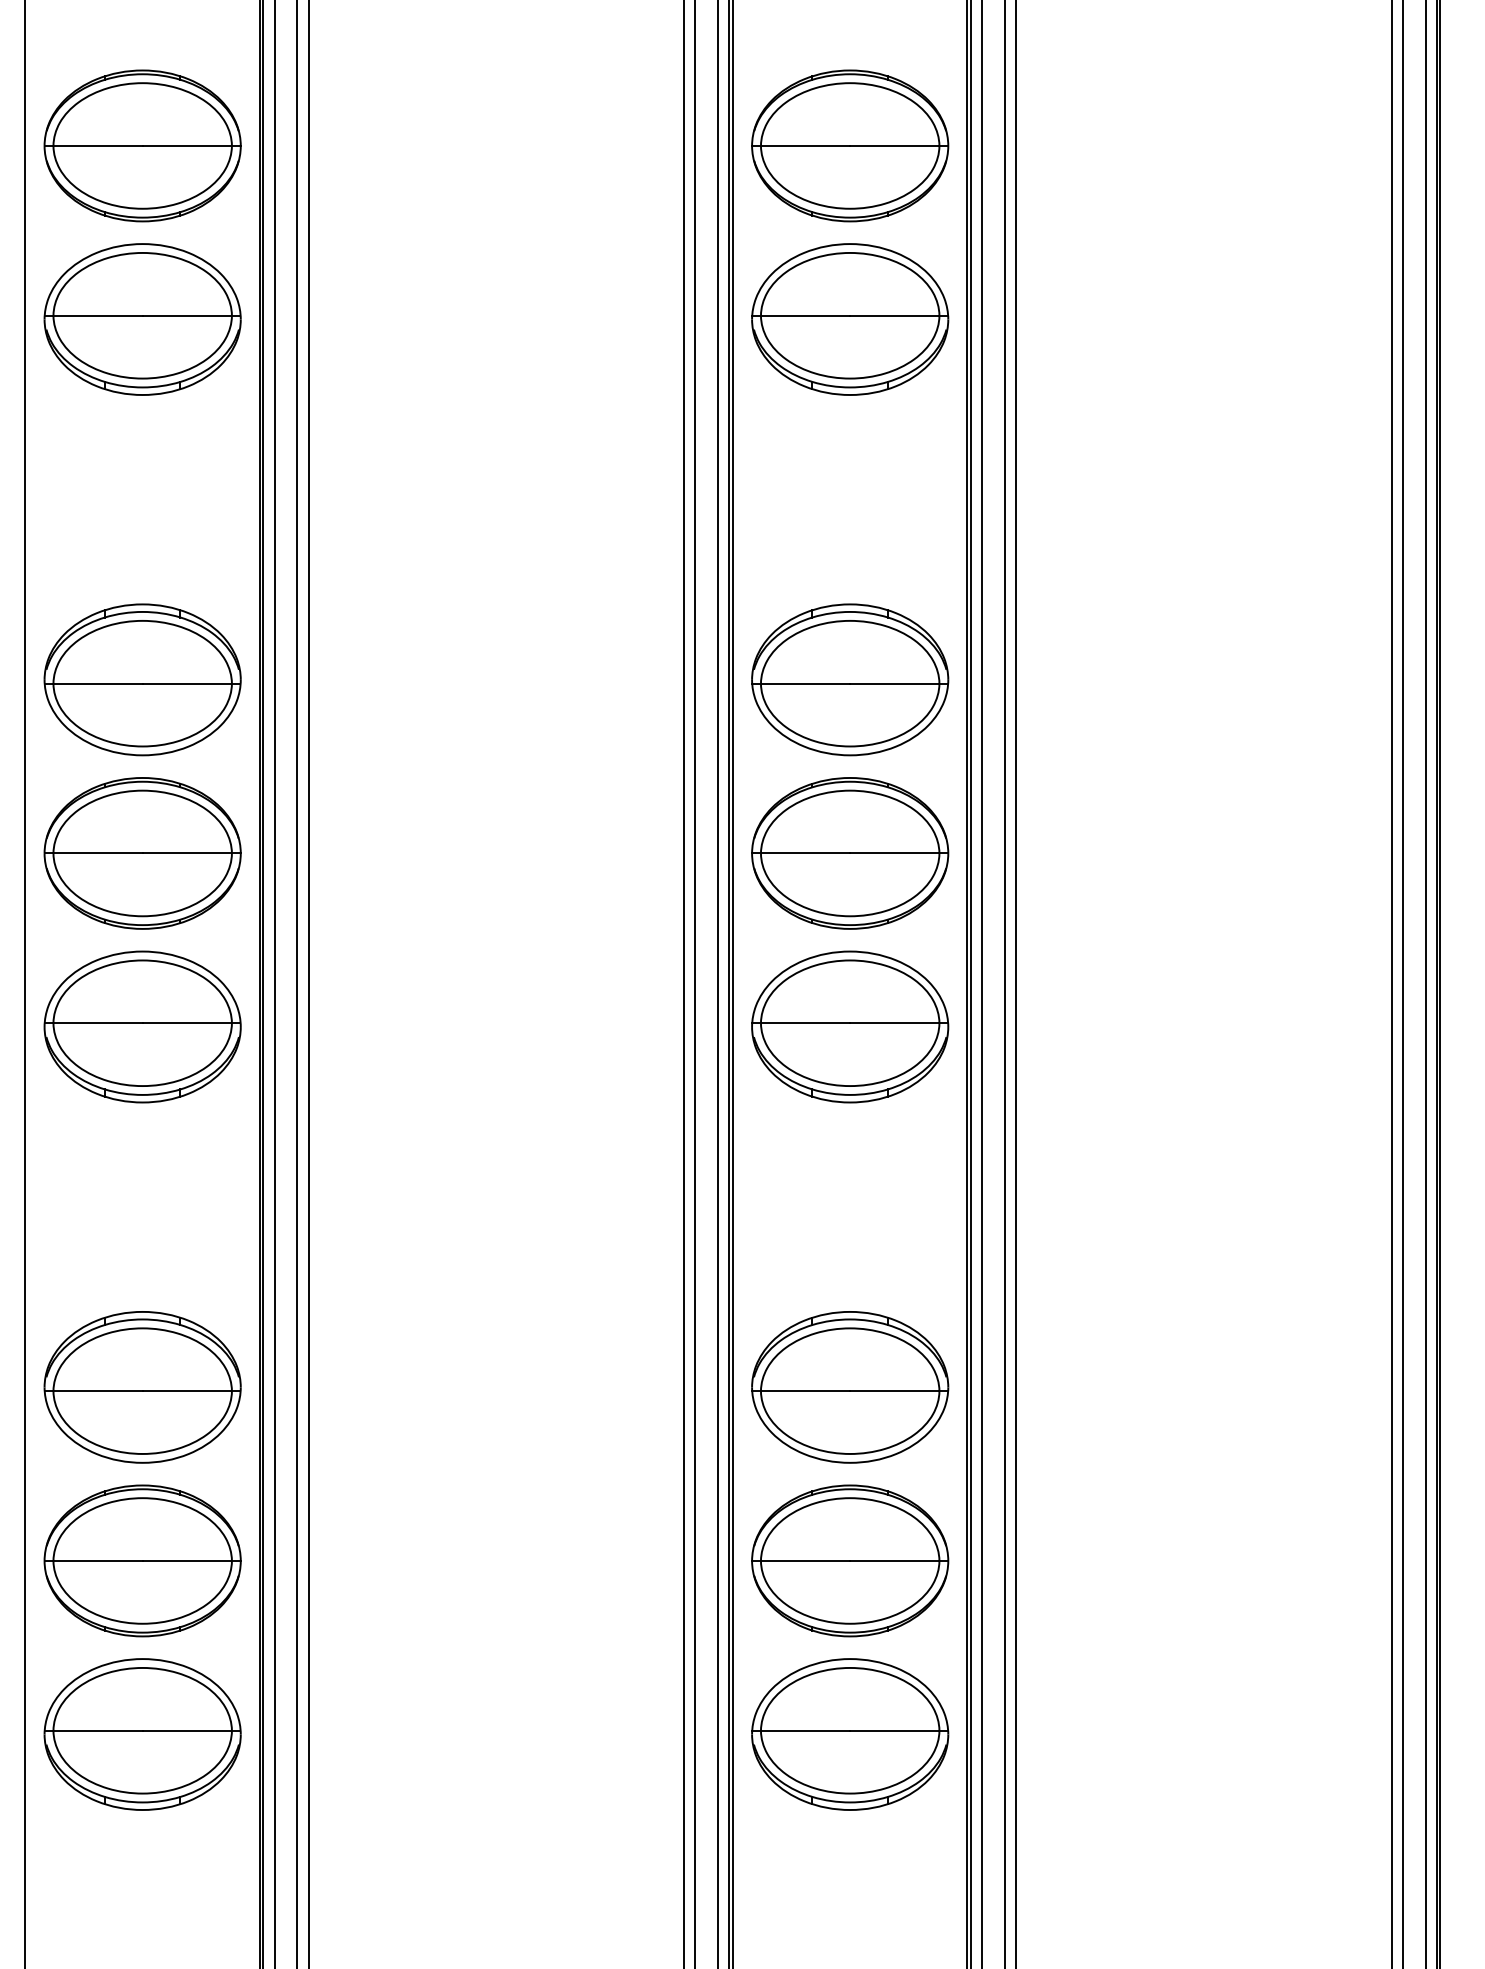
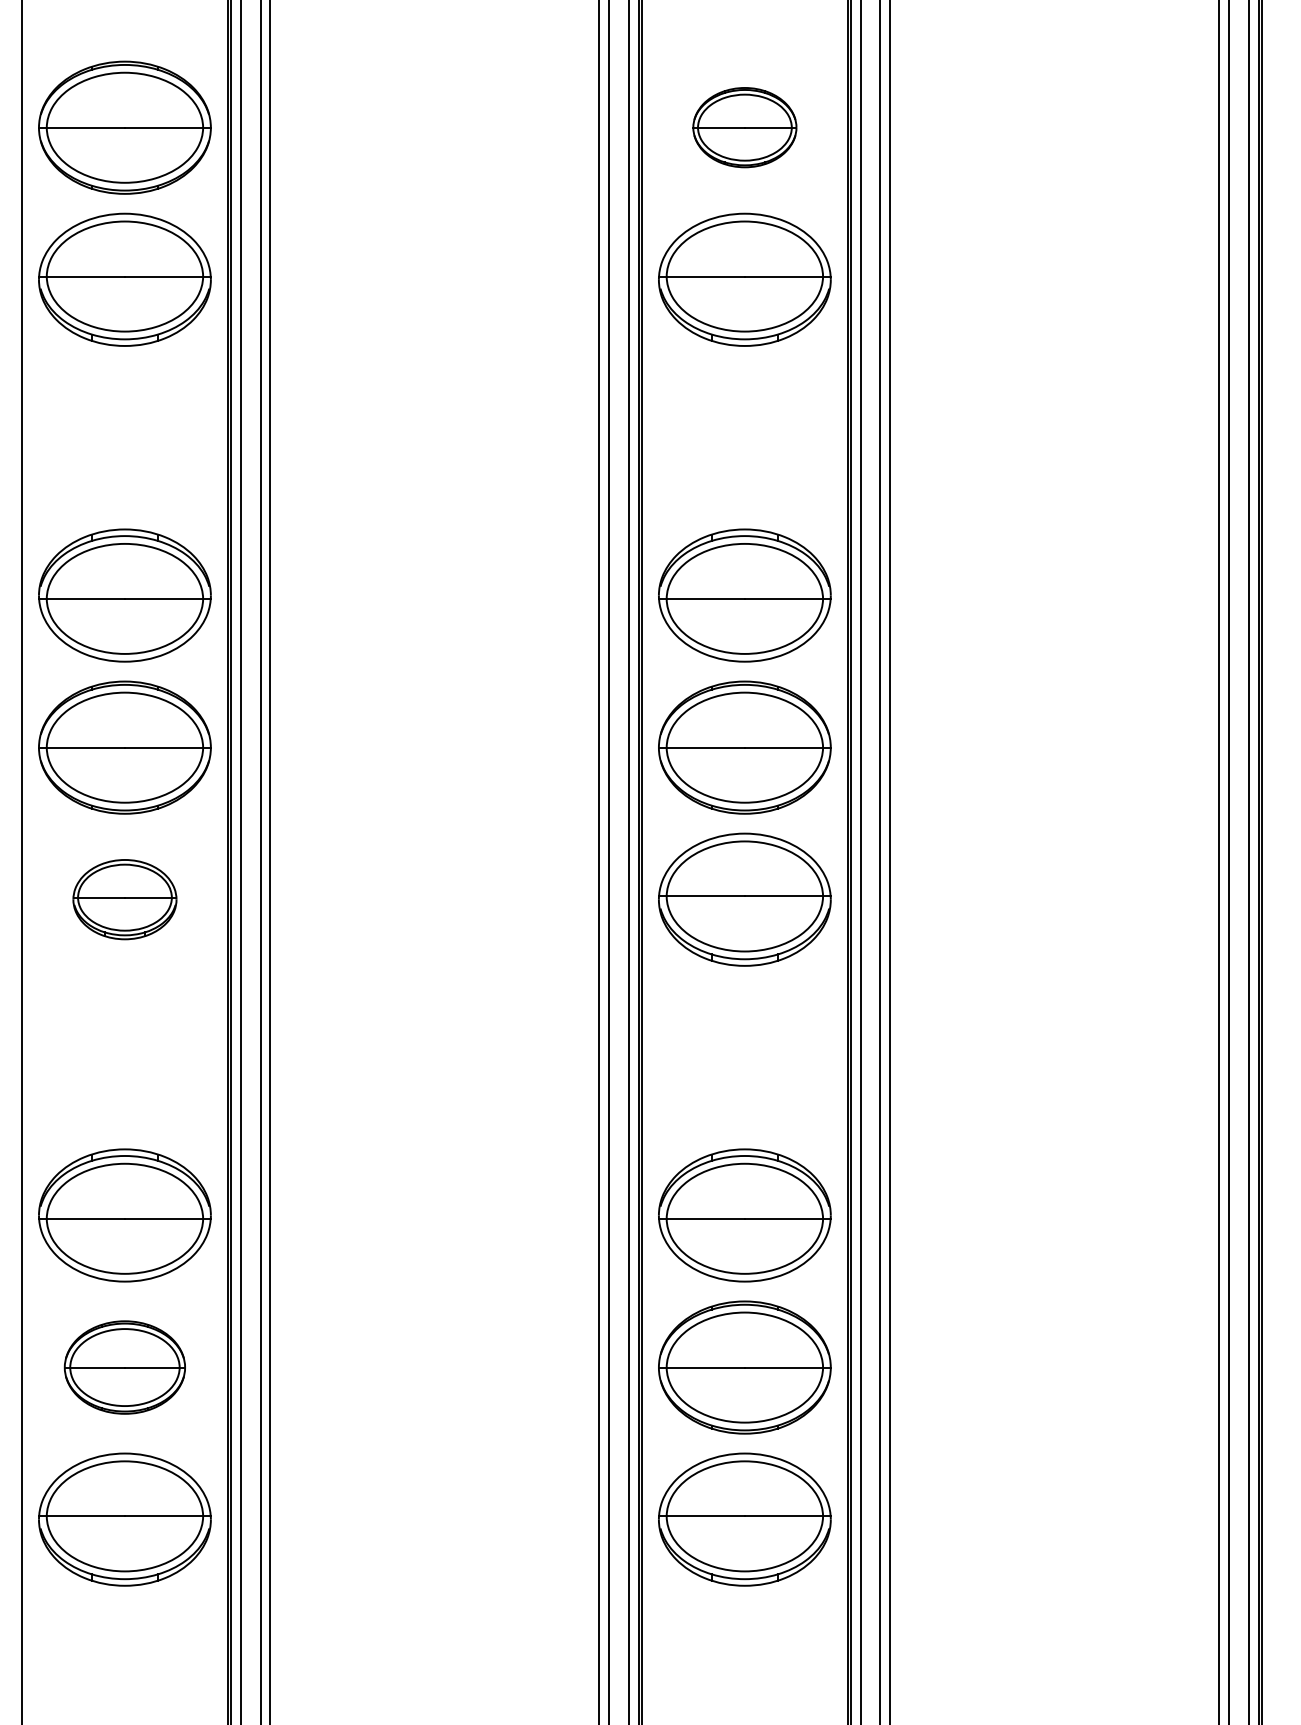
part: (849, 145) -> (744, 127), size x0.6
part: (142, 1026) -> (124, 899), size x0.6
part: (142, 1560) -> (124, 1367), size x0.7

